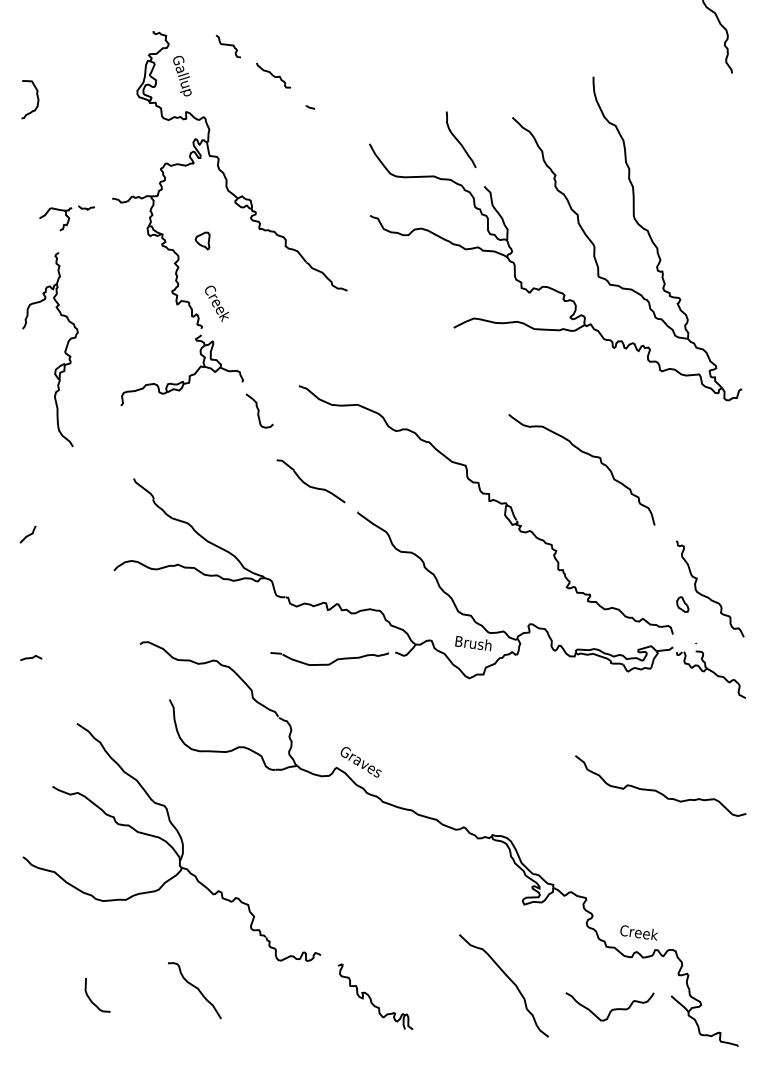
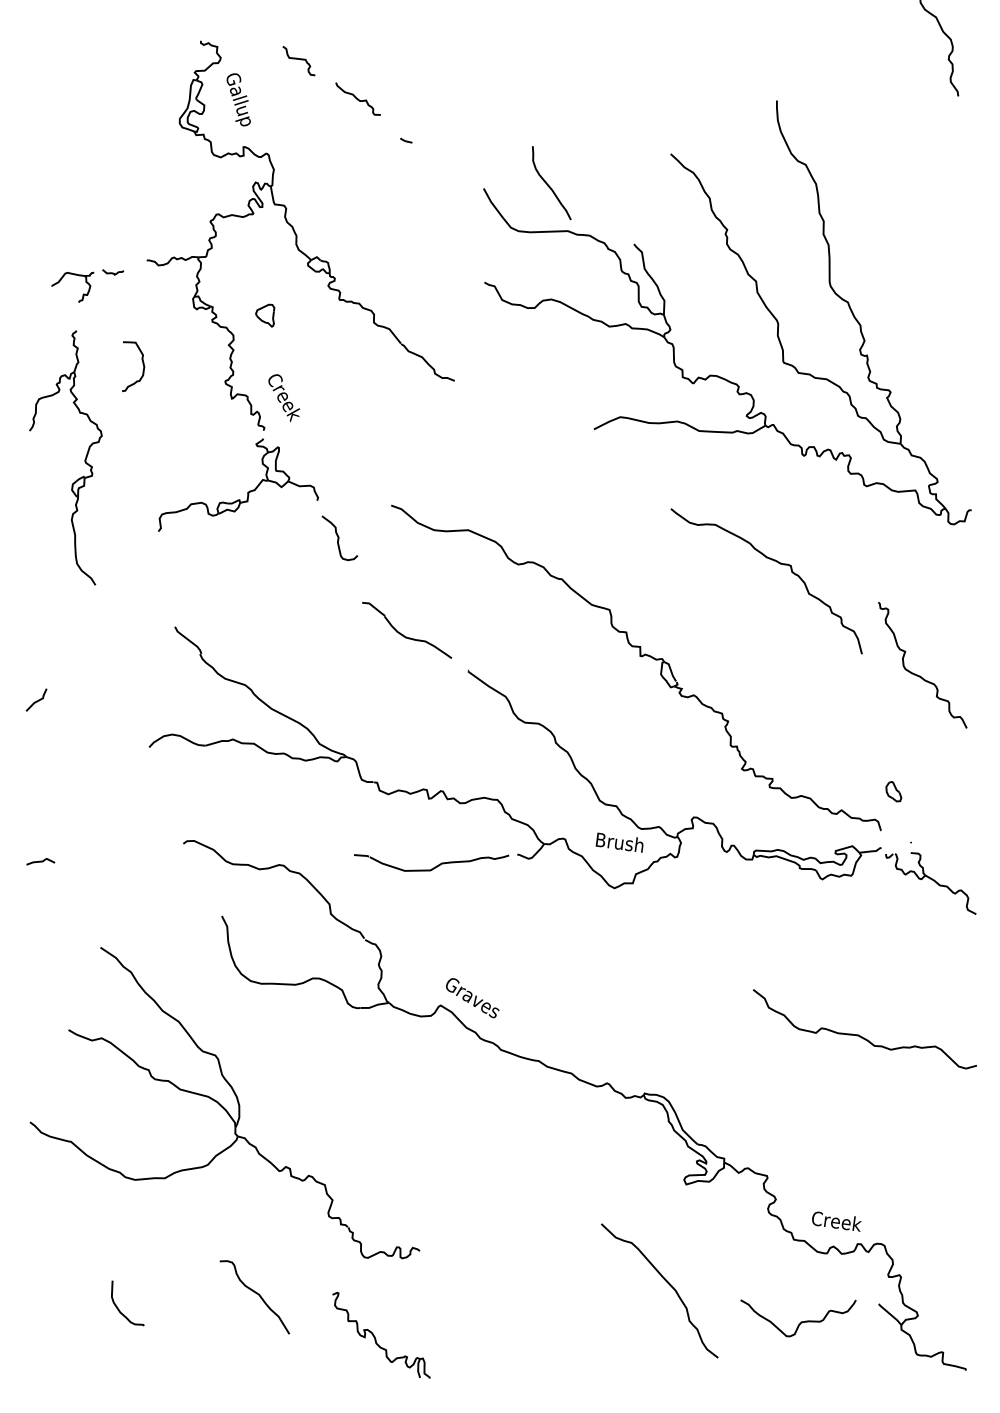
curve: (37, 98) -> (142, 364), moved
curve: (459, 141) -> (549, 185), moved
curve: (589, 455) -> (776, 562), moved
curve: (708, 596) -> (920, 675), moved
part: (370, 997) -> (375, 1336), moved

